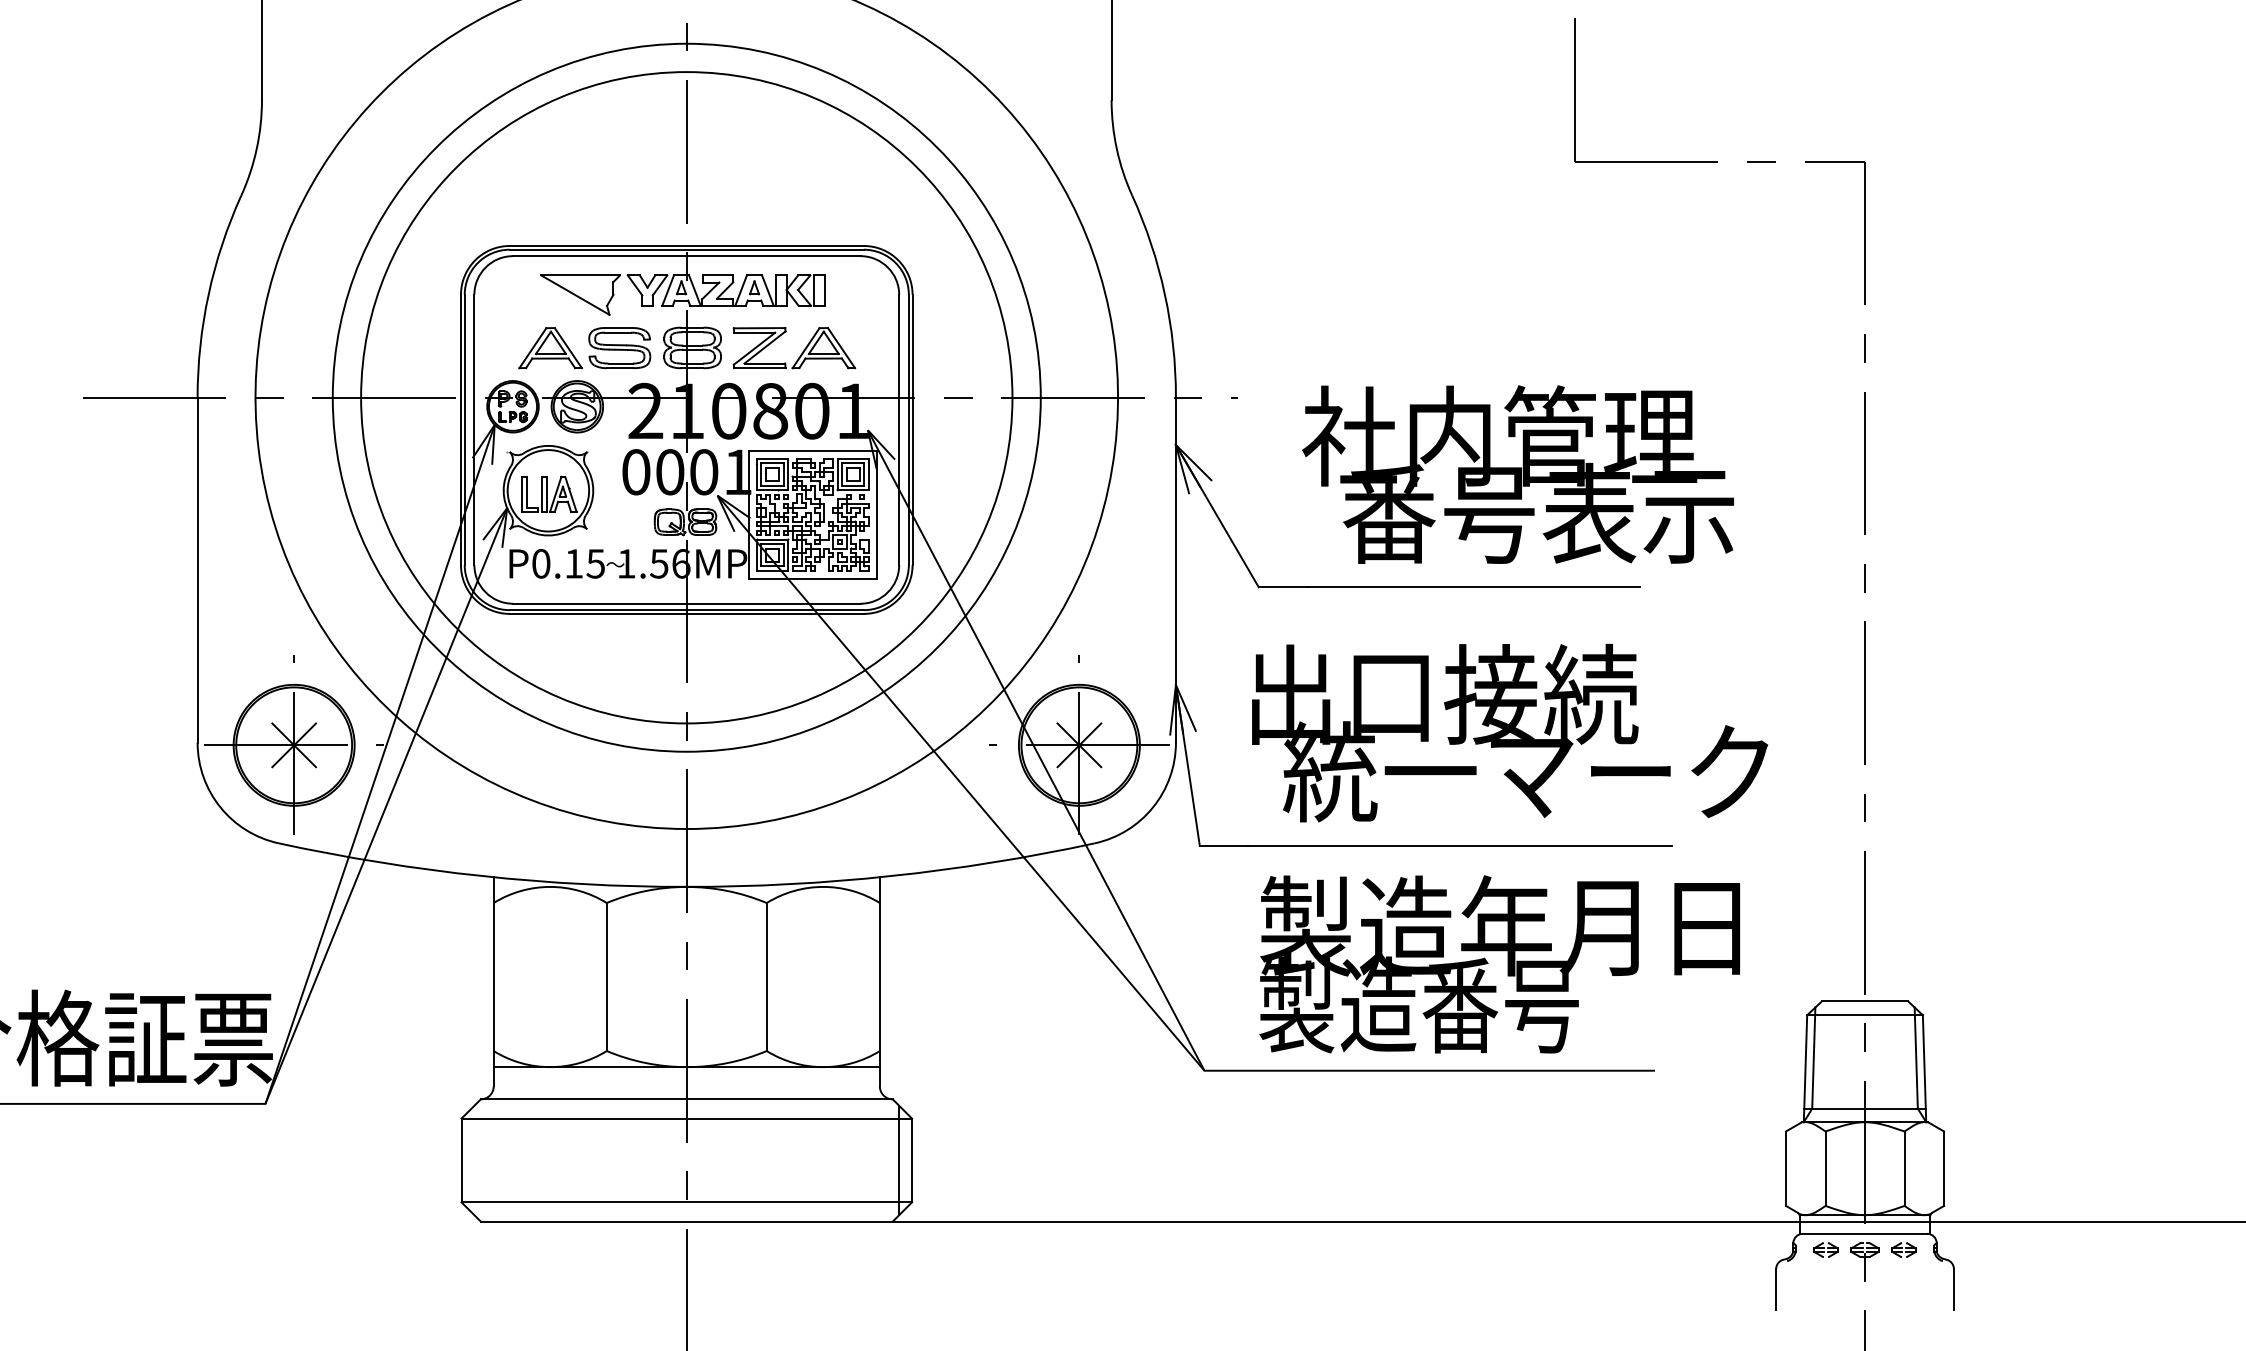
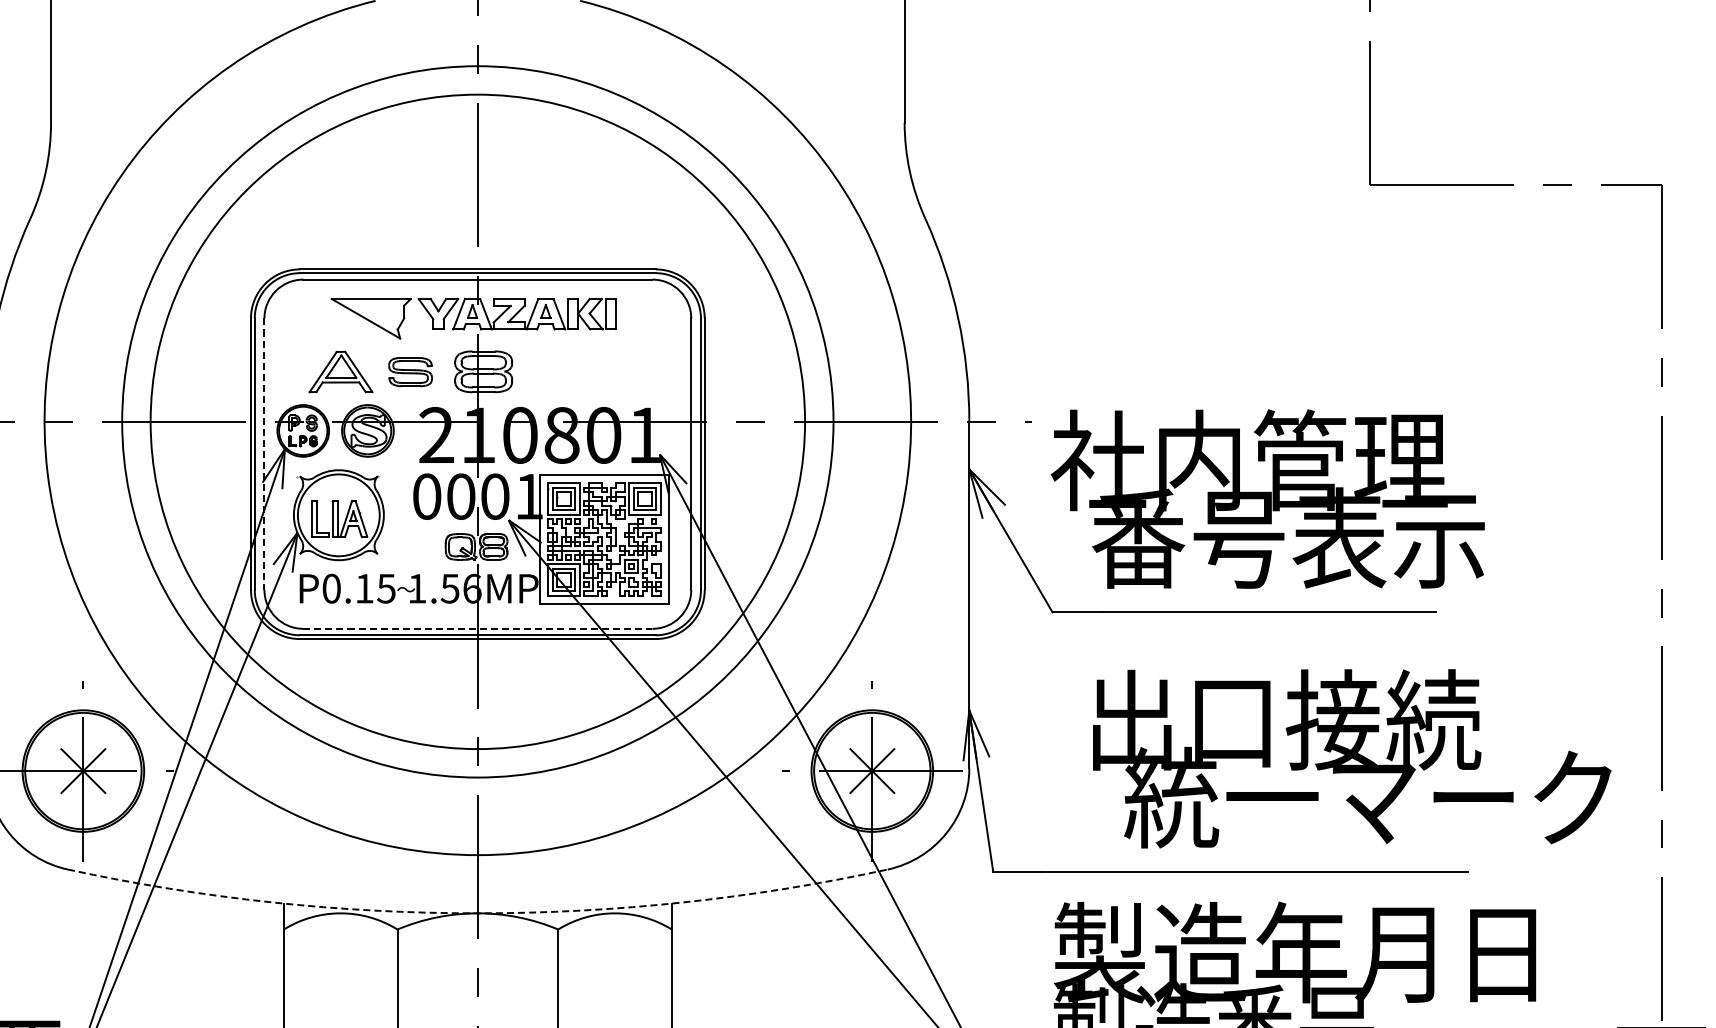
part: (619, 348) -> (410, 372), size x0.7
part: (800, 354) -> (592, 378), removed
line: (474, 430) -> (264, 454), solid -> dashed
text: (1517, 474) -> (1267, 498), moved
line: (686, 603) -> (477, 628), solid -> dashed
text: (1509, 733) -> (1351, 759), moved
arc: (686, 886) -> (477, 912), solid -> dashed

